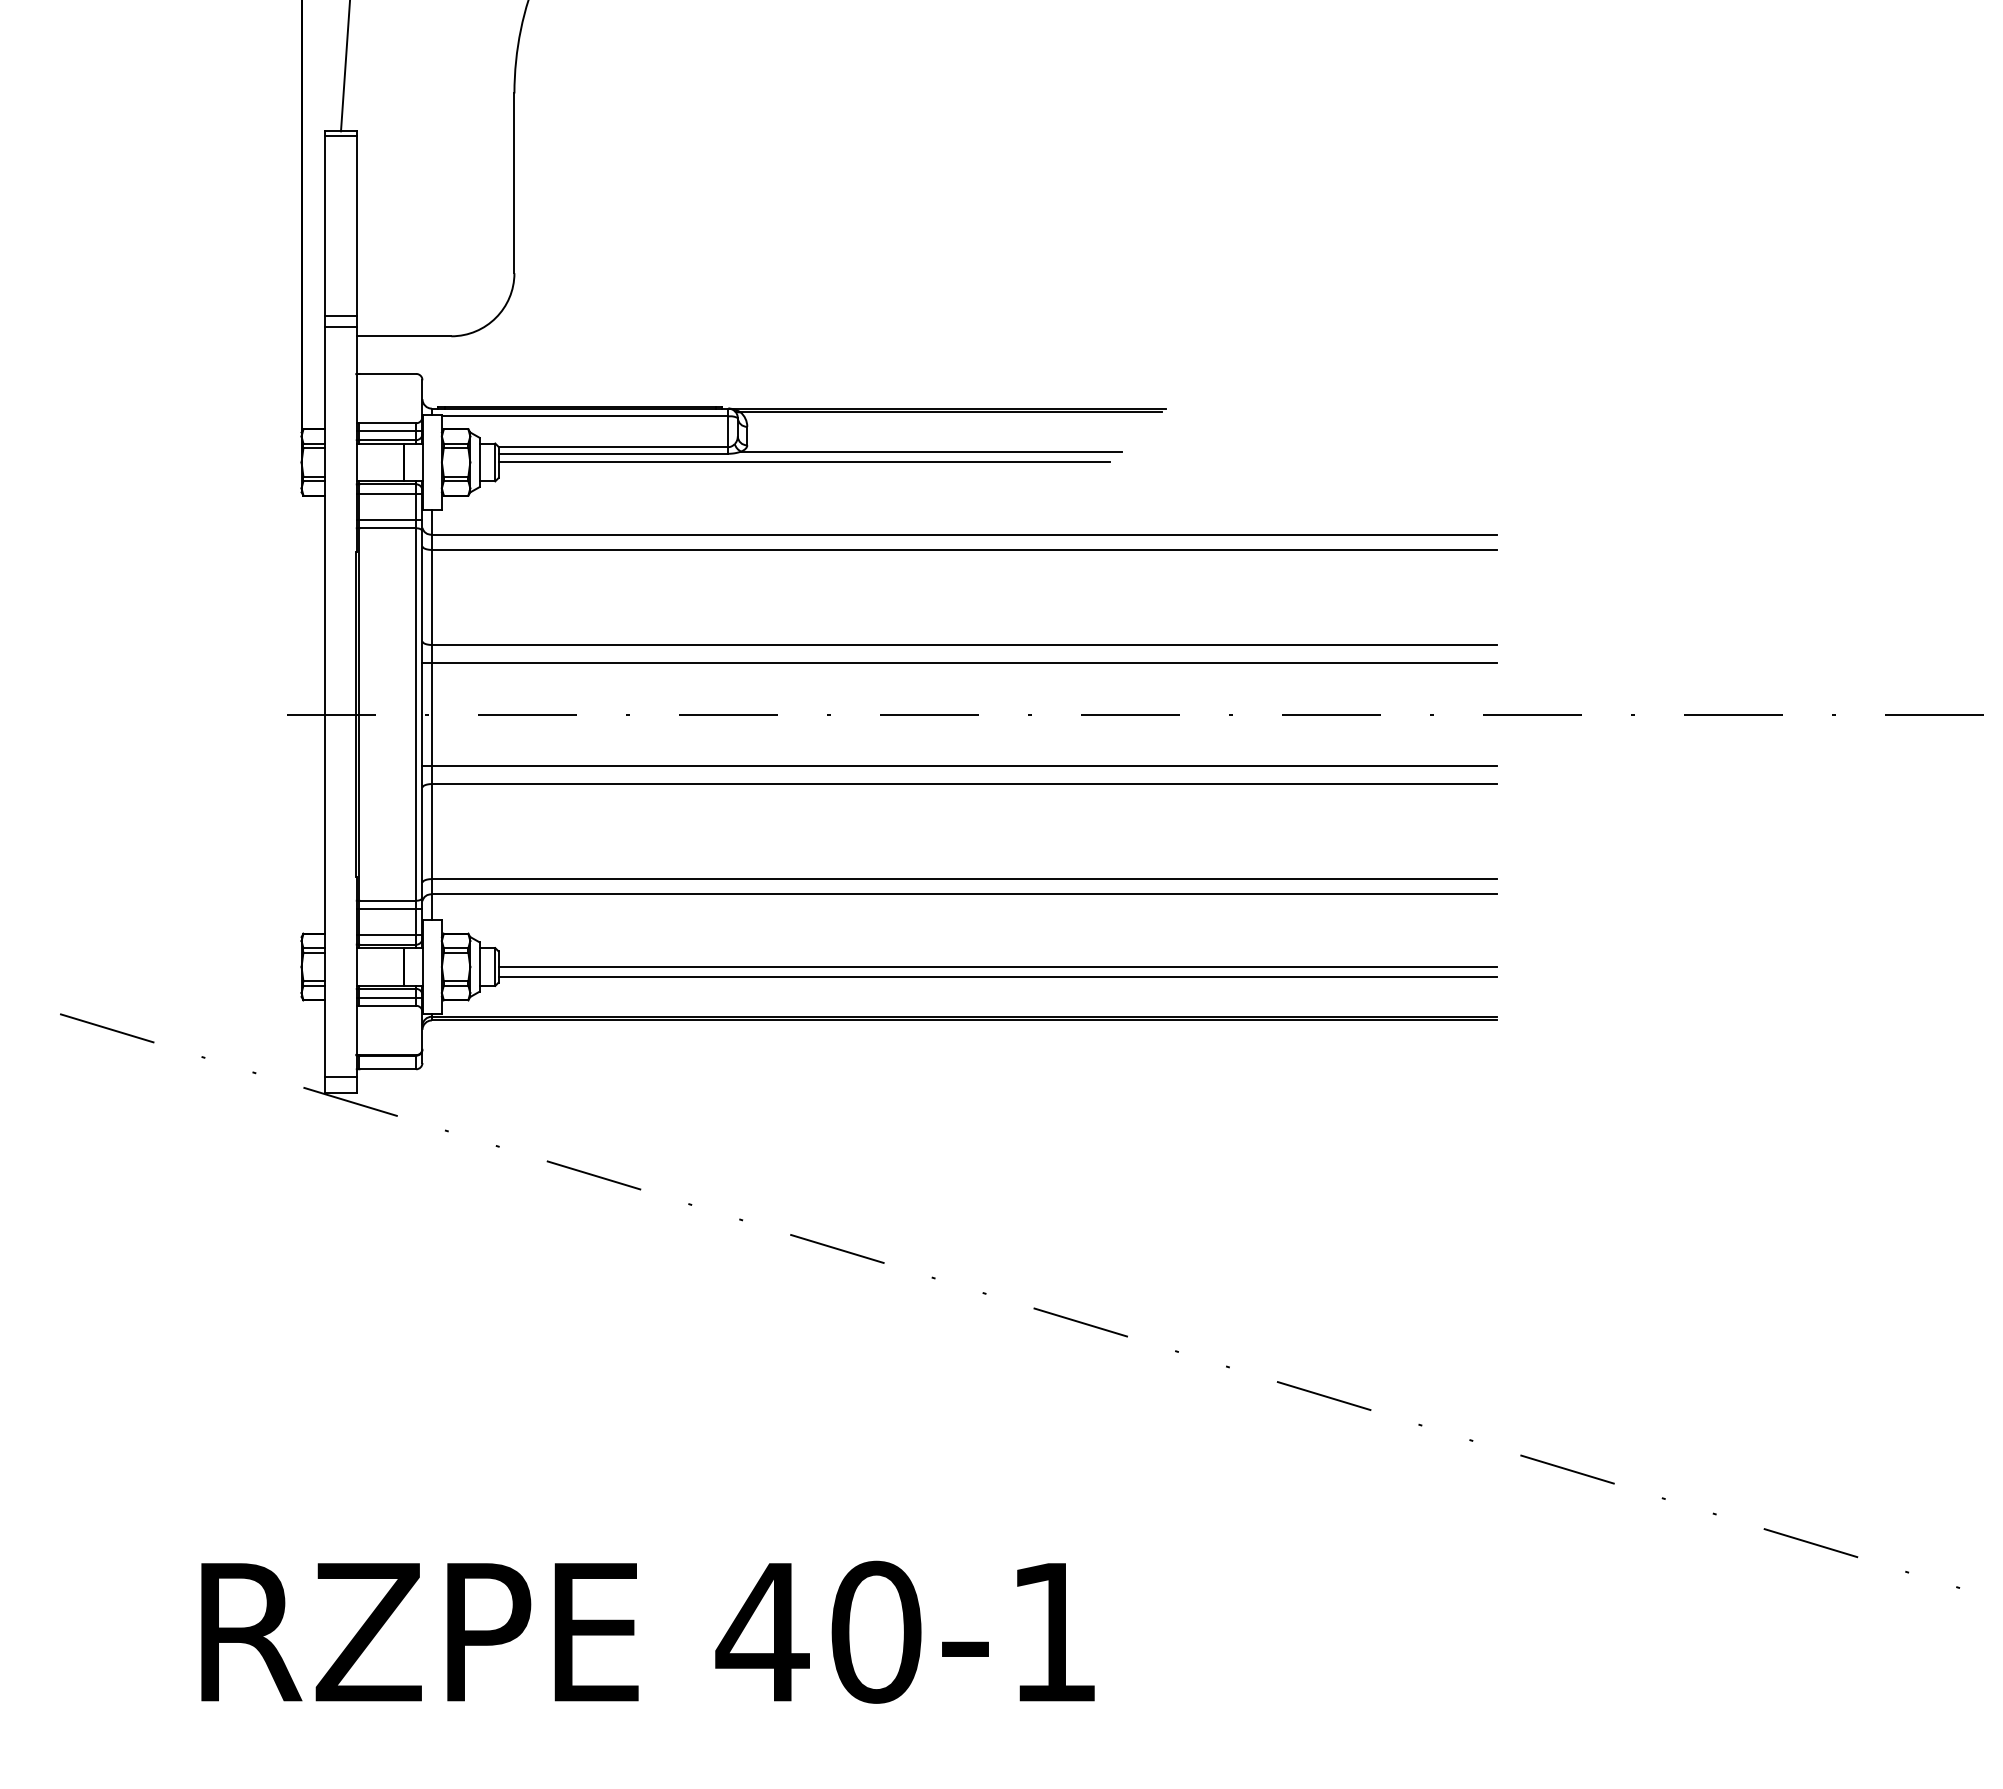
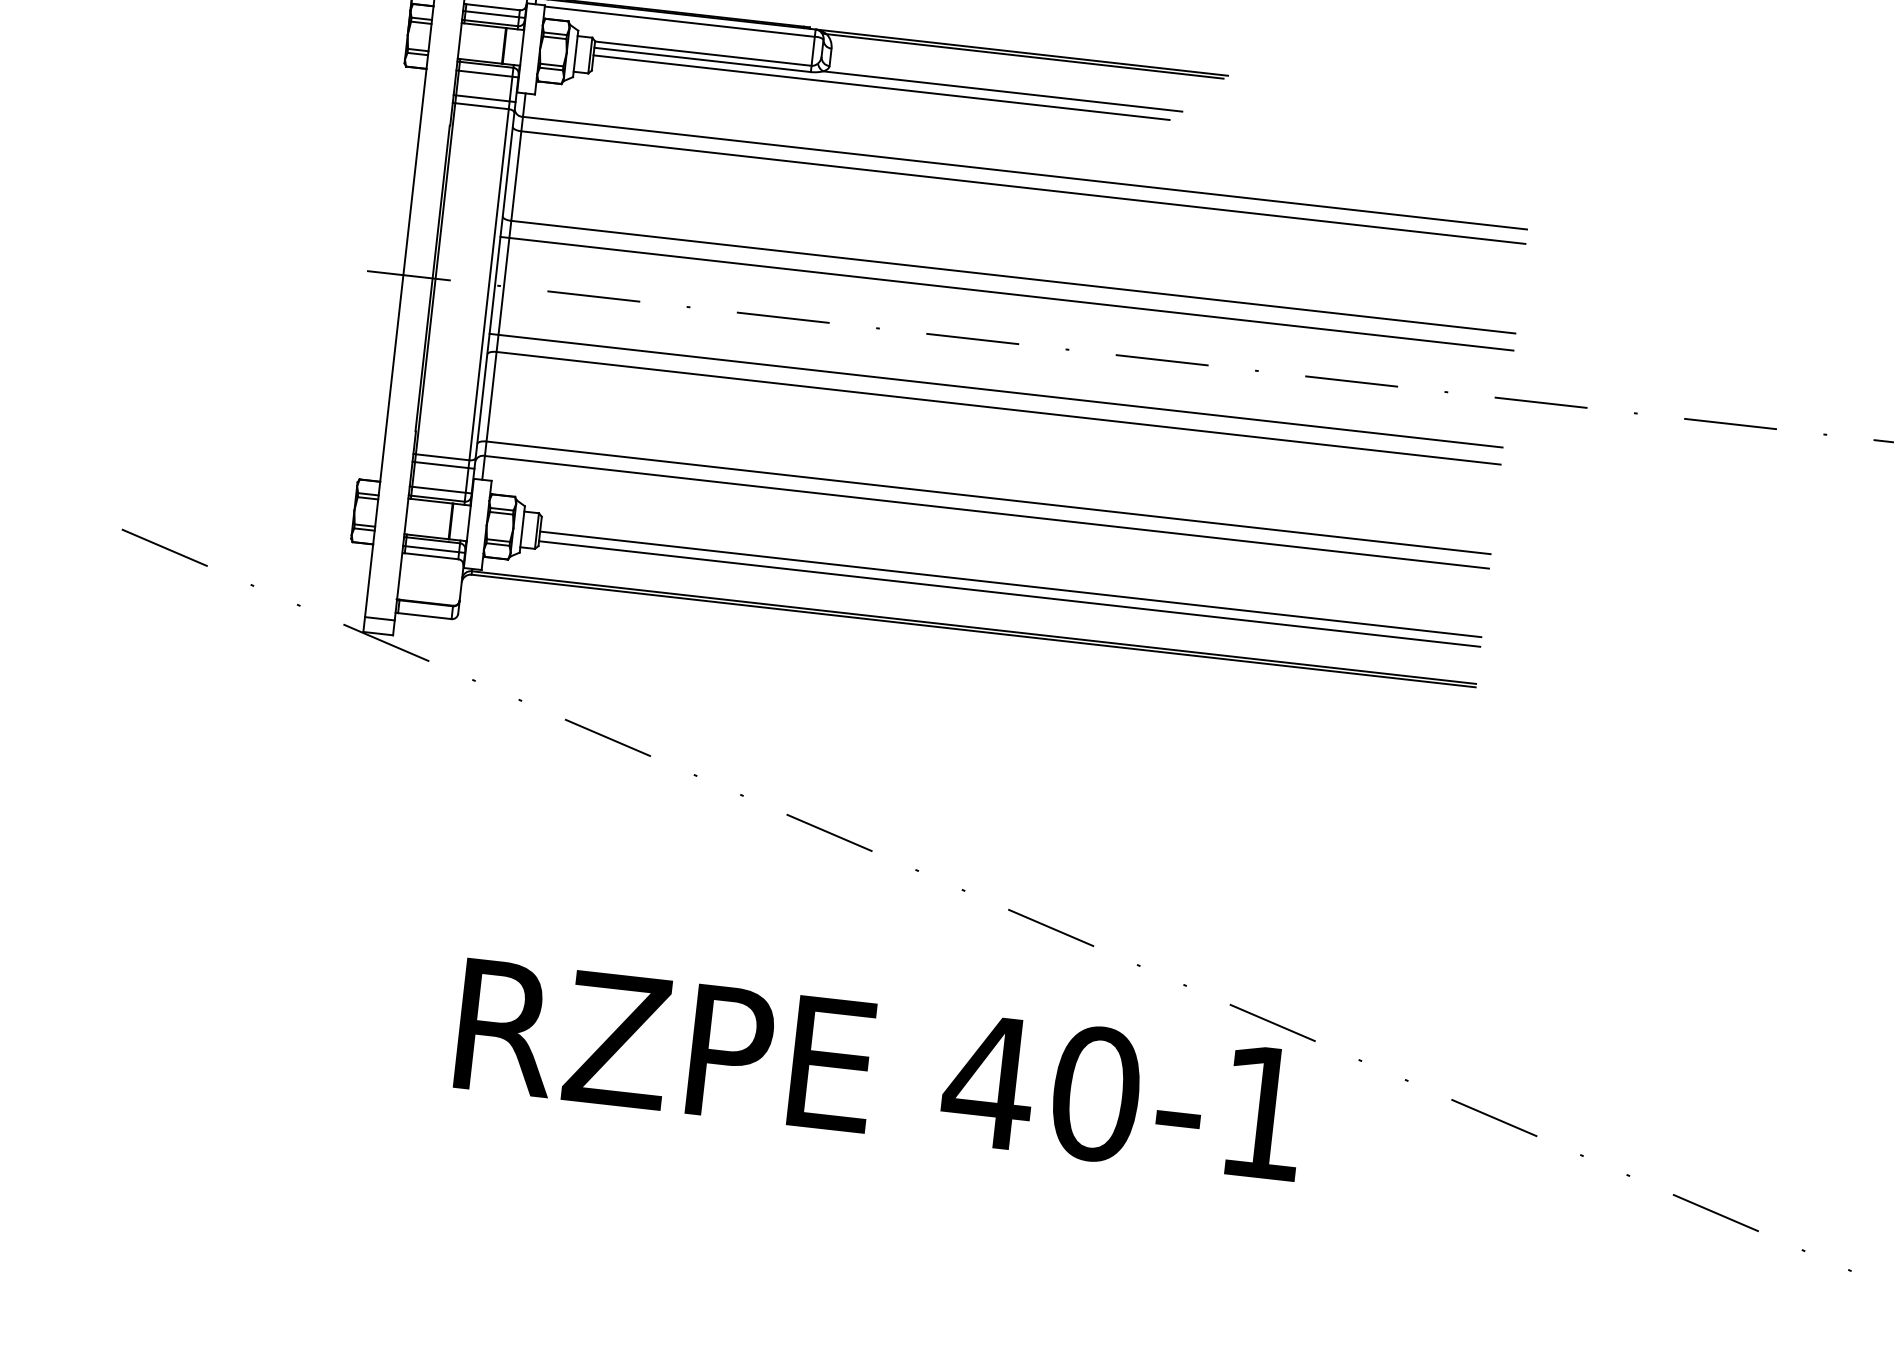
text: (647, 1631) -> (880, 1069), moved

